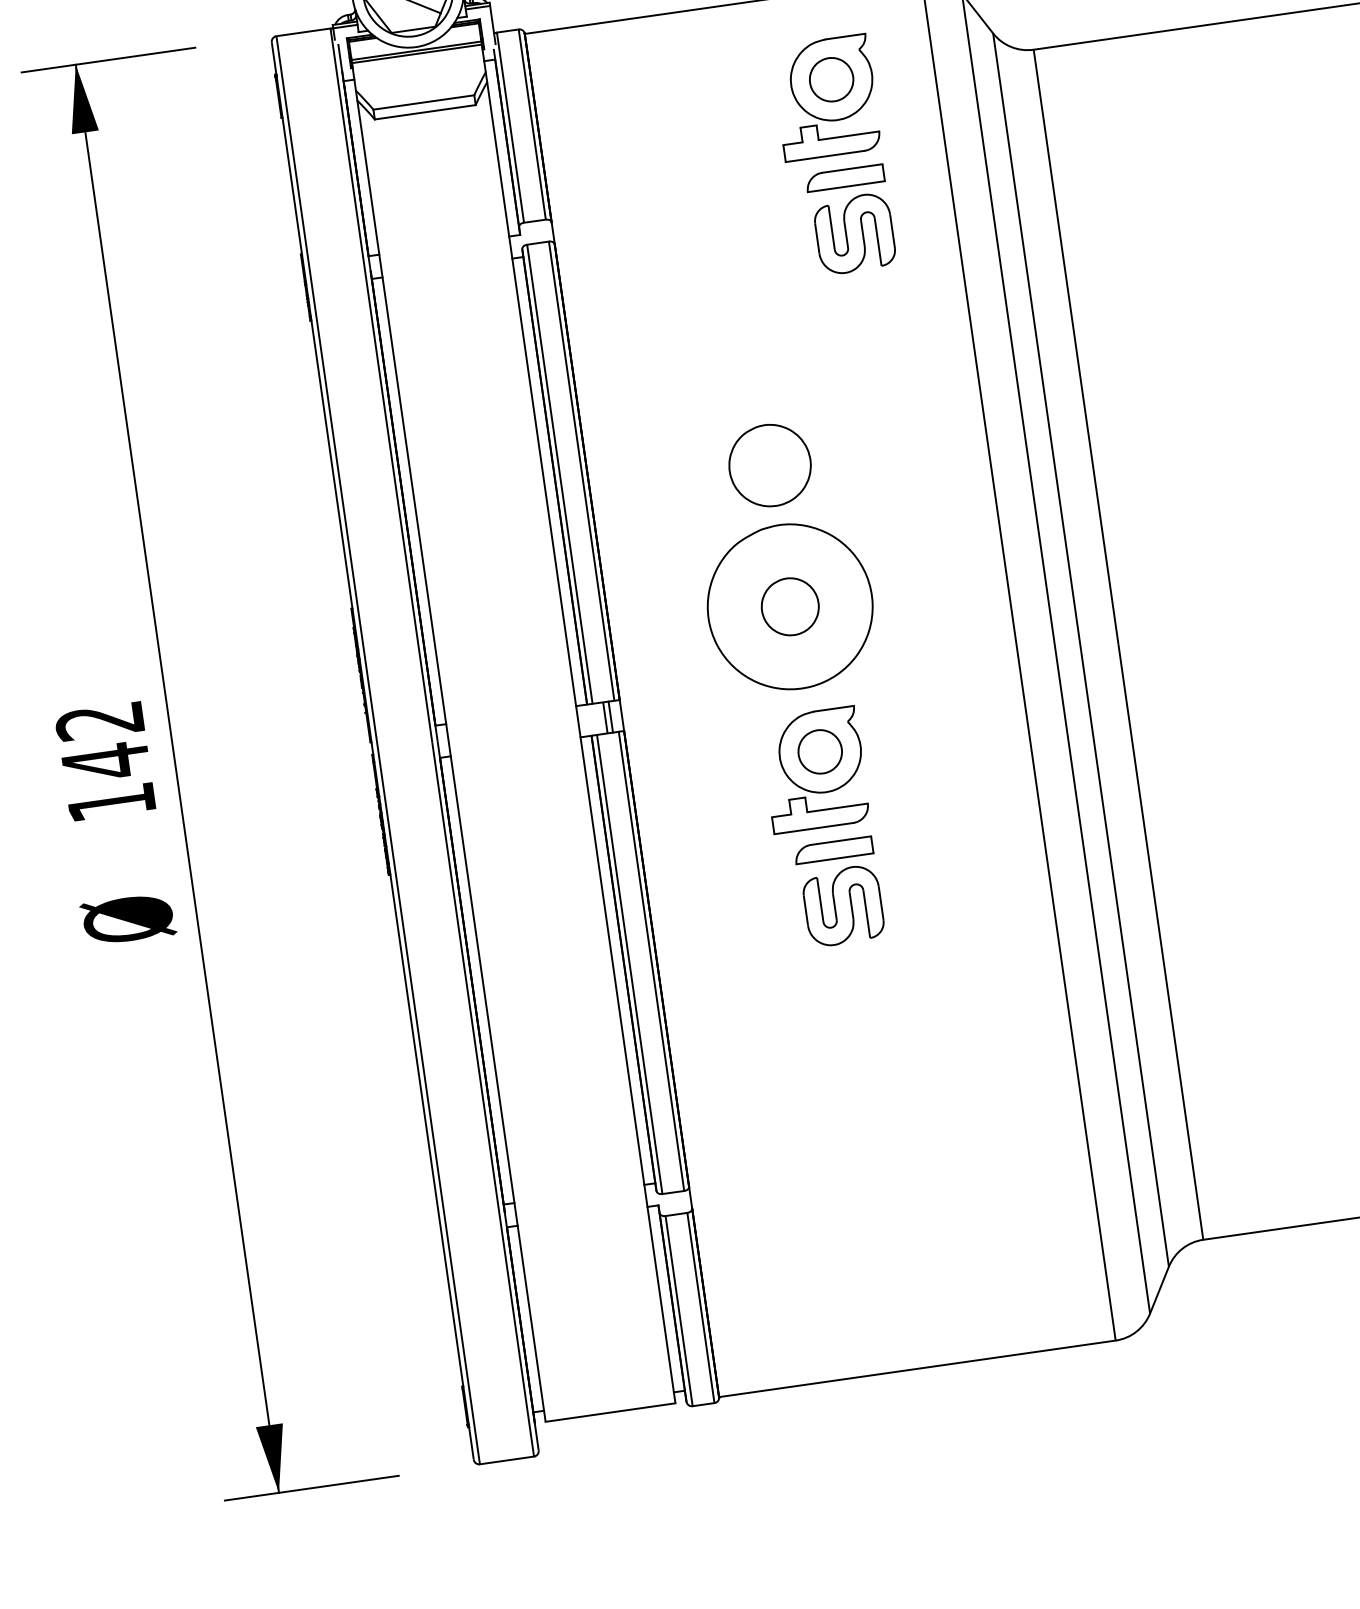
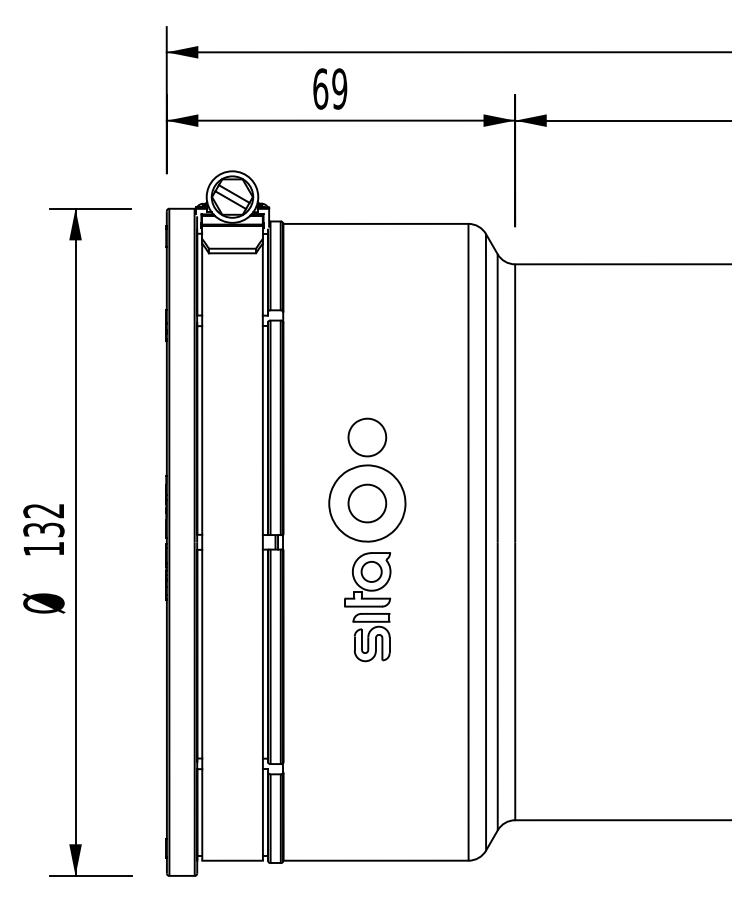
part: (833, 157) -> (416, 300), removed
part: (790, 606) -> (367, 503), size x1.43
text: (104, 761) -> (43, 529), 142 -> 132

